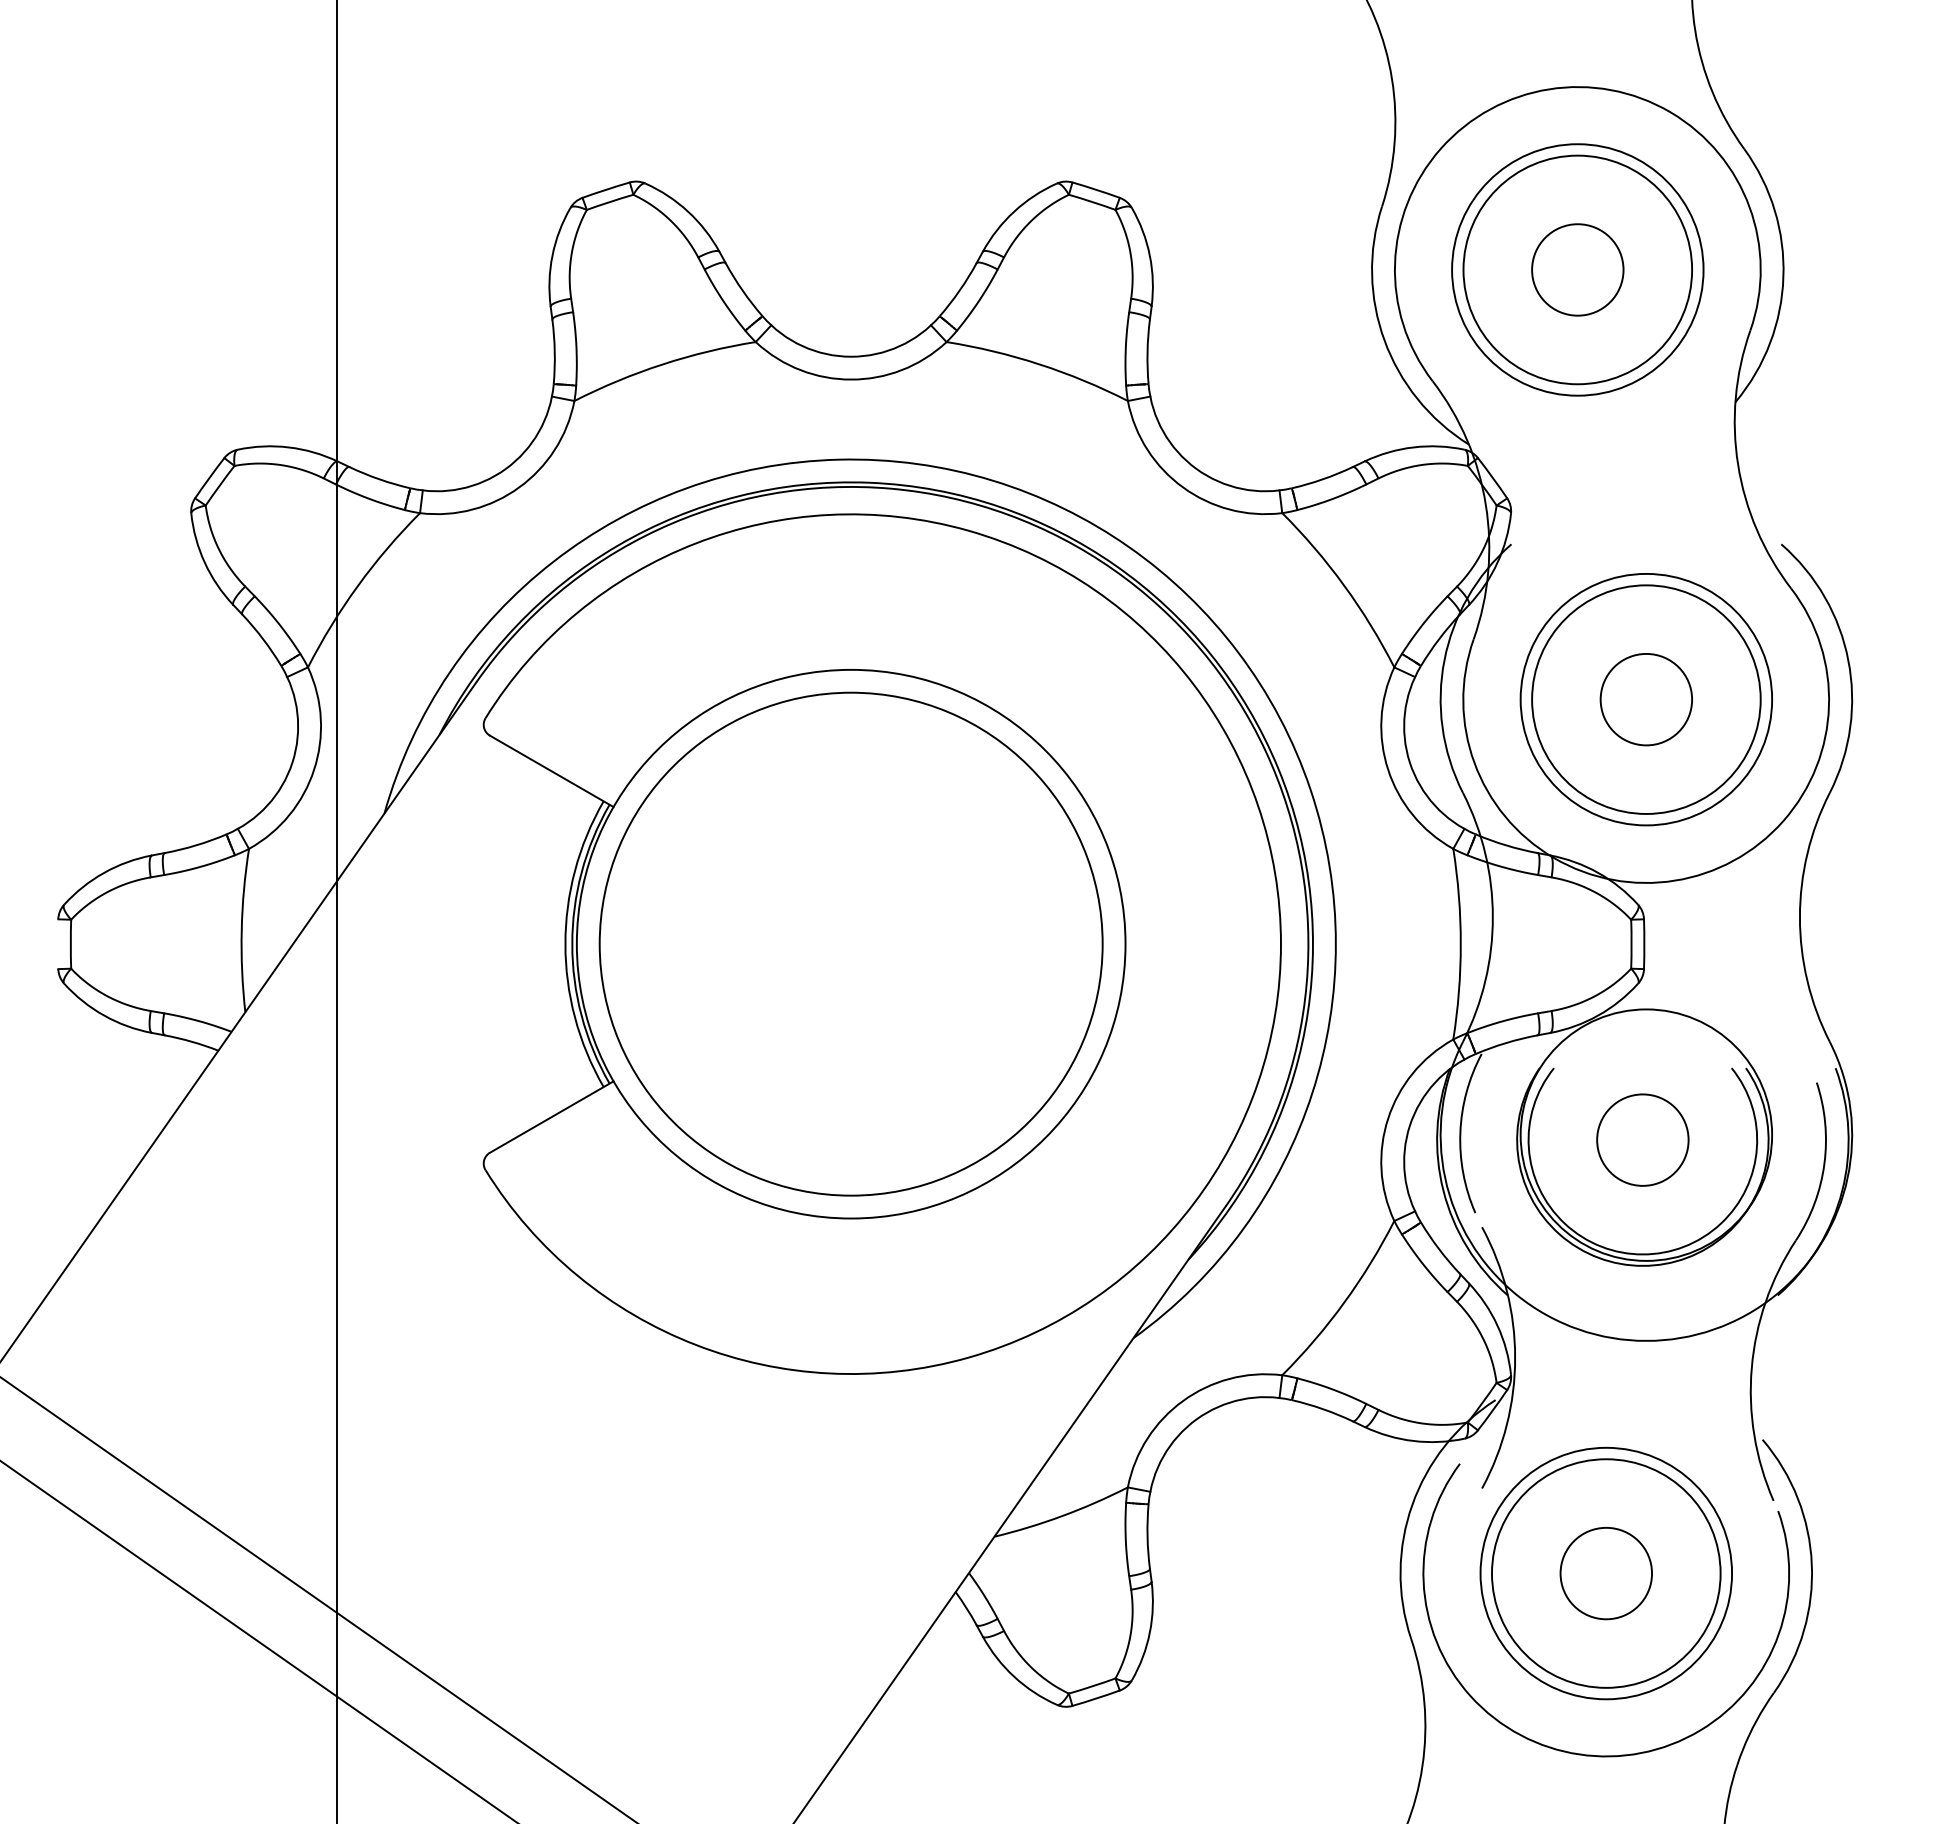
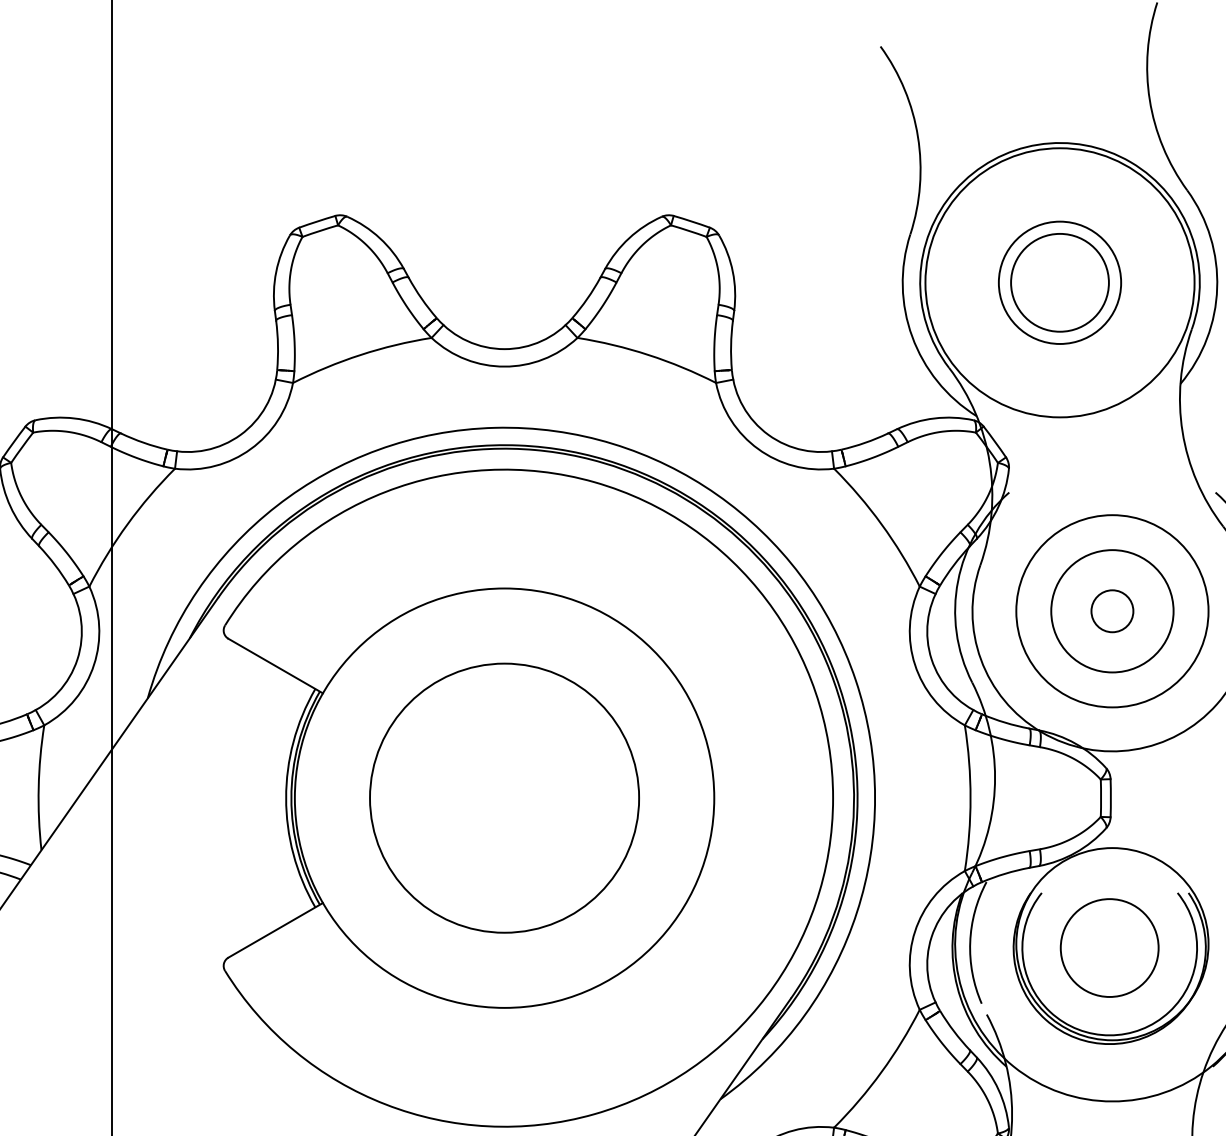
circle: (1577, 269) -> (1059, 282), size x0.7
circle: (1577, 269) -> (1059, 282), size x1.4
circle: (1577, 269) -> (1059, 282), size x1.4
circle: (1646, 699) -> (1112, 611), size x0.6
circle: (1646, 699) -> (1112, 611), size x0.7
circle: (850, 943) -> (504, 797), size x0.7
circle: (1642, 1139) -> (1109, 947), size x1.4

